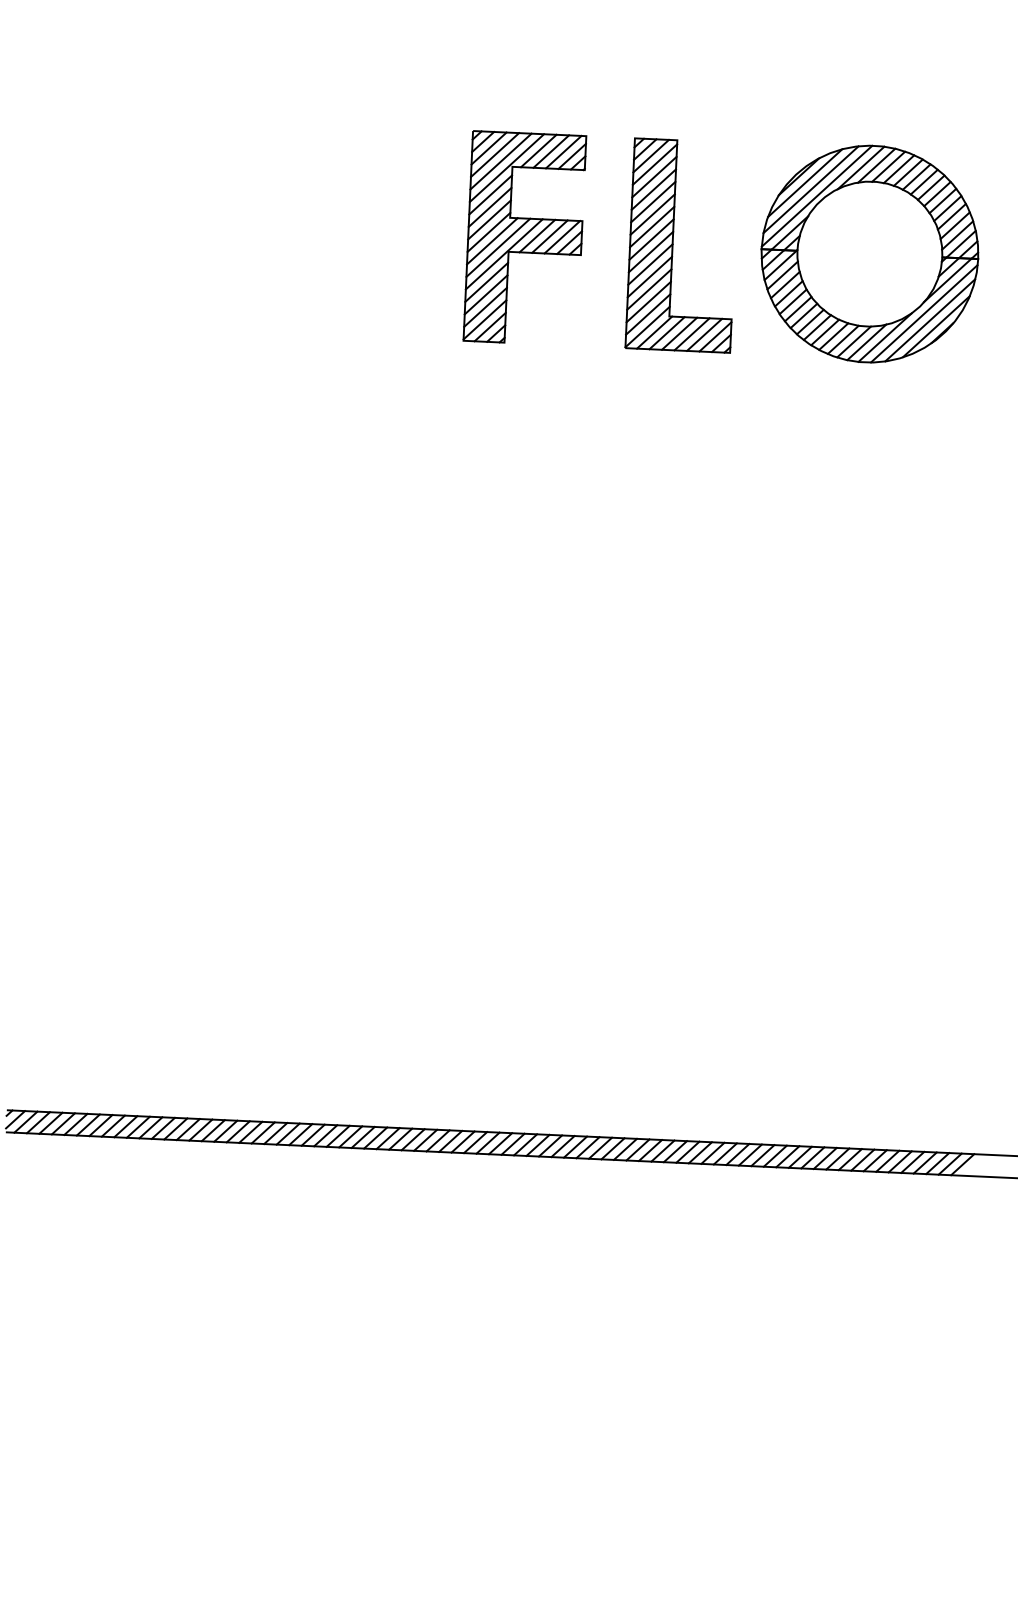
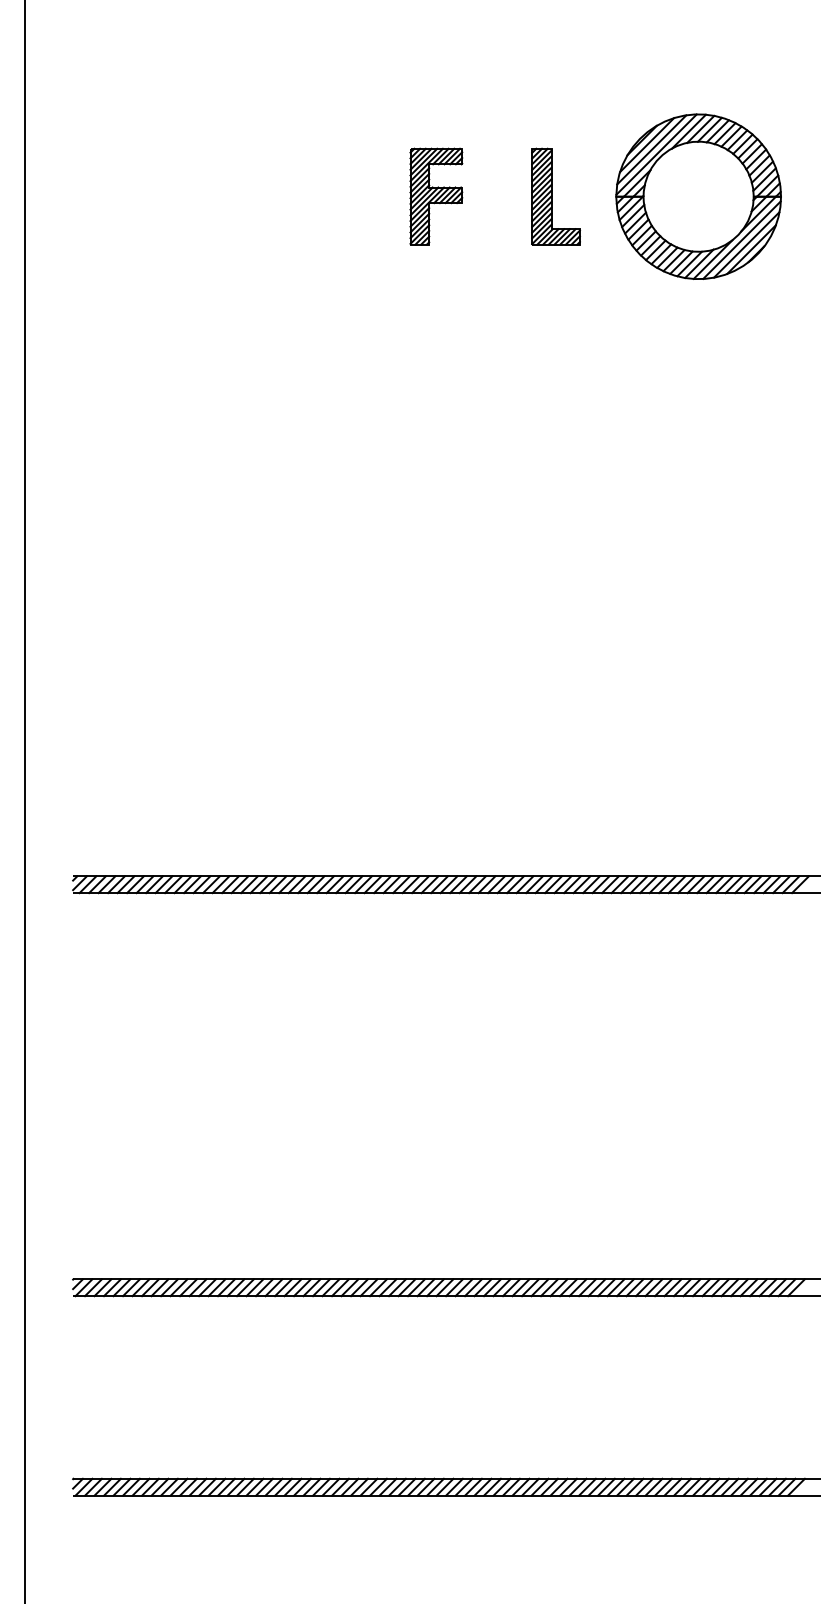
part: (525, 238) -> (436, 196), size x0.6
part: (681, 245) -> (555, 196), size x0.6

